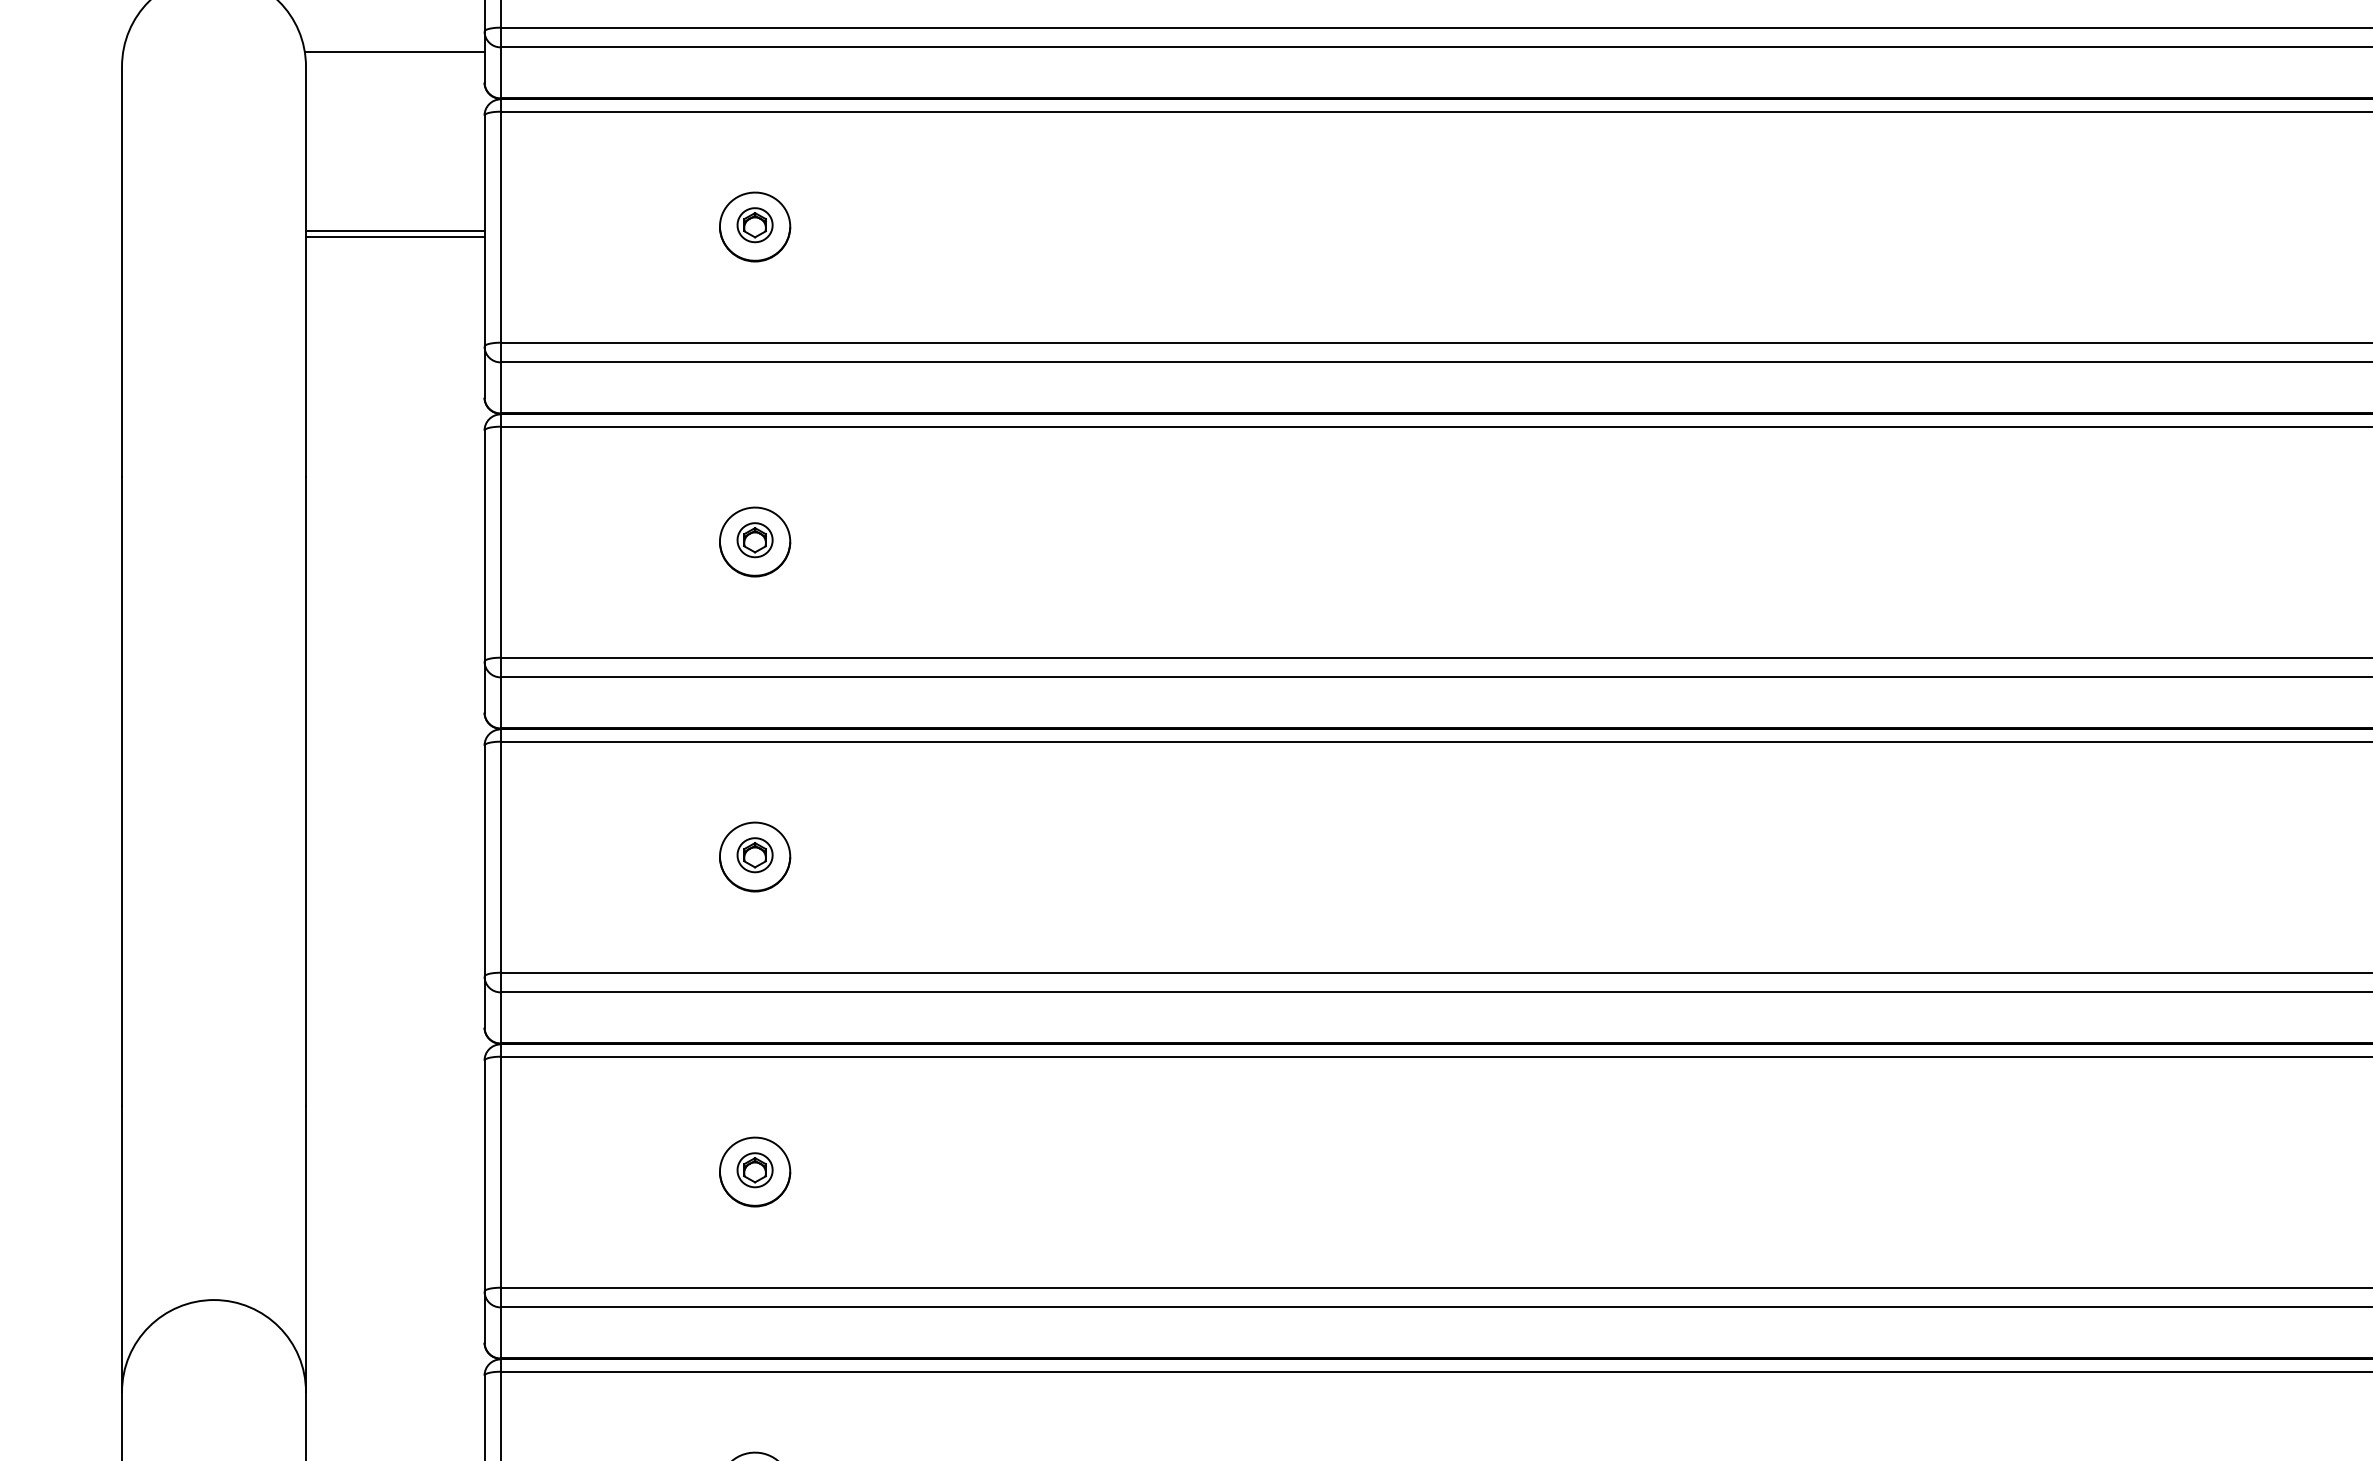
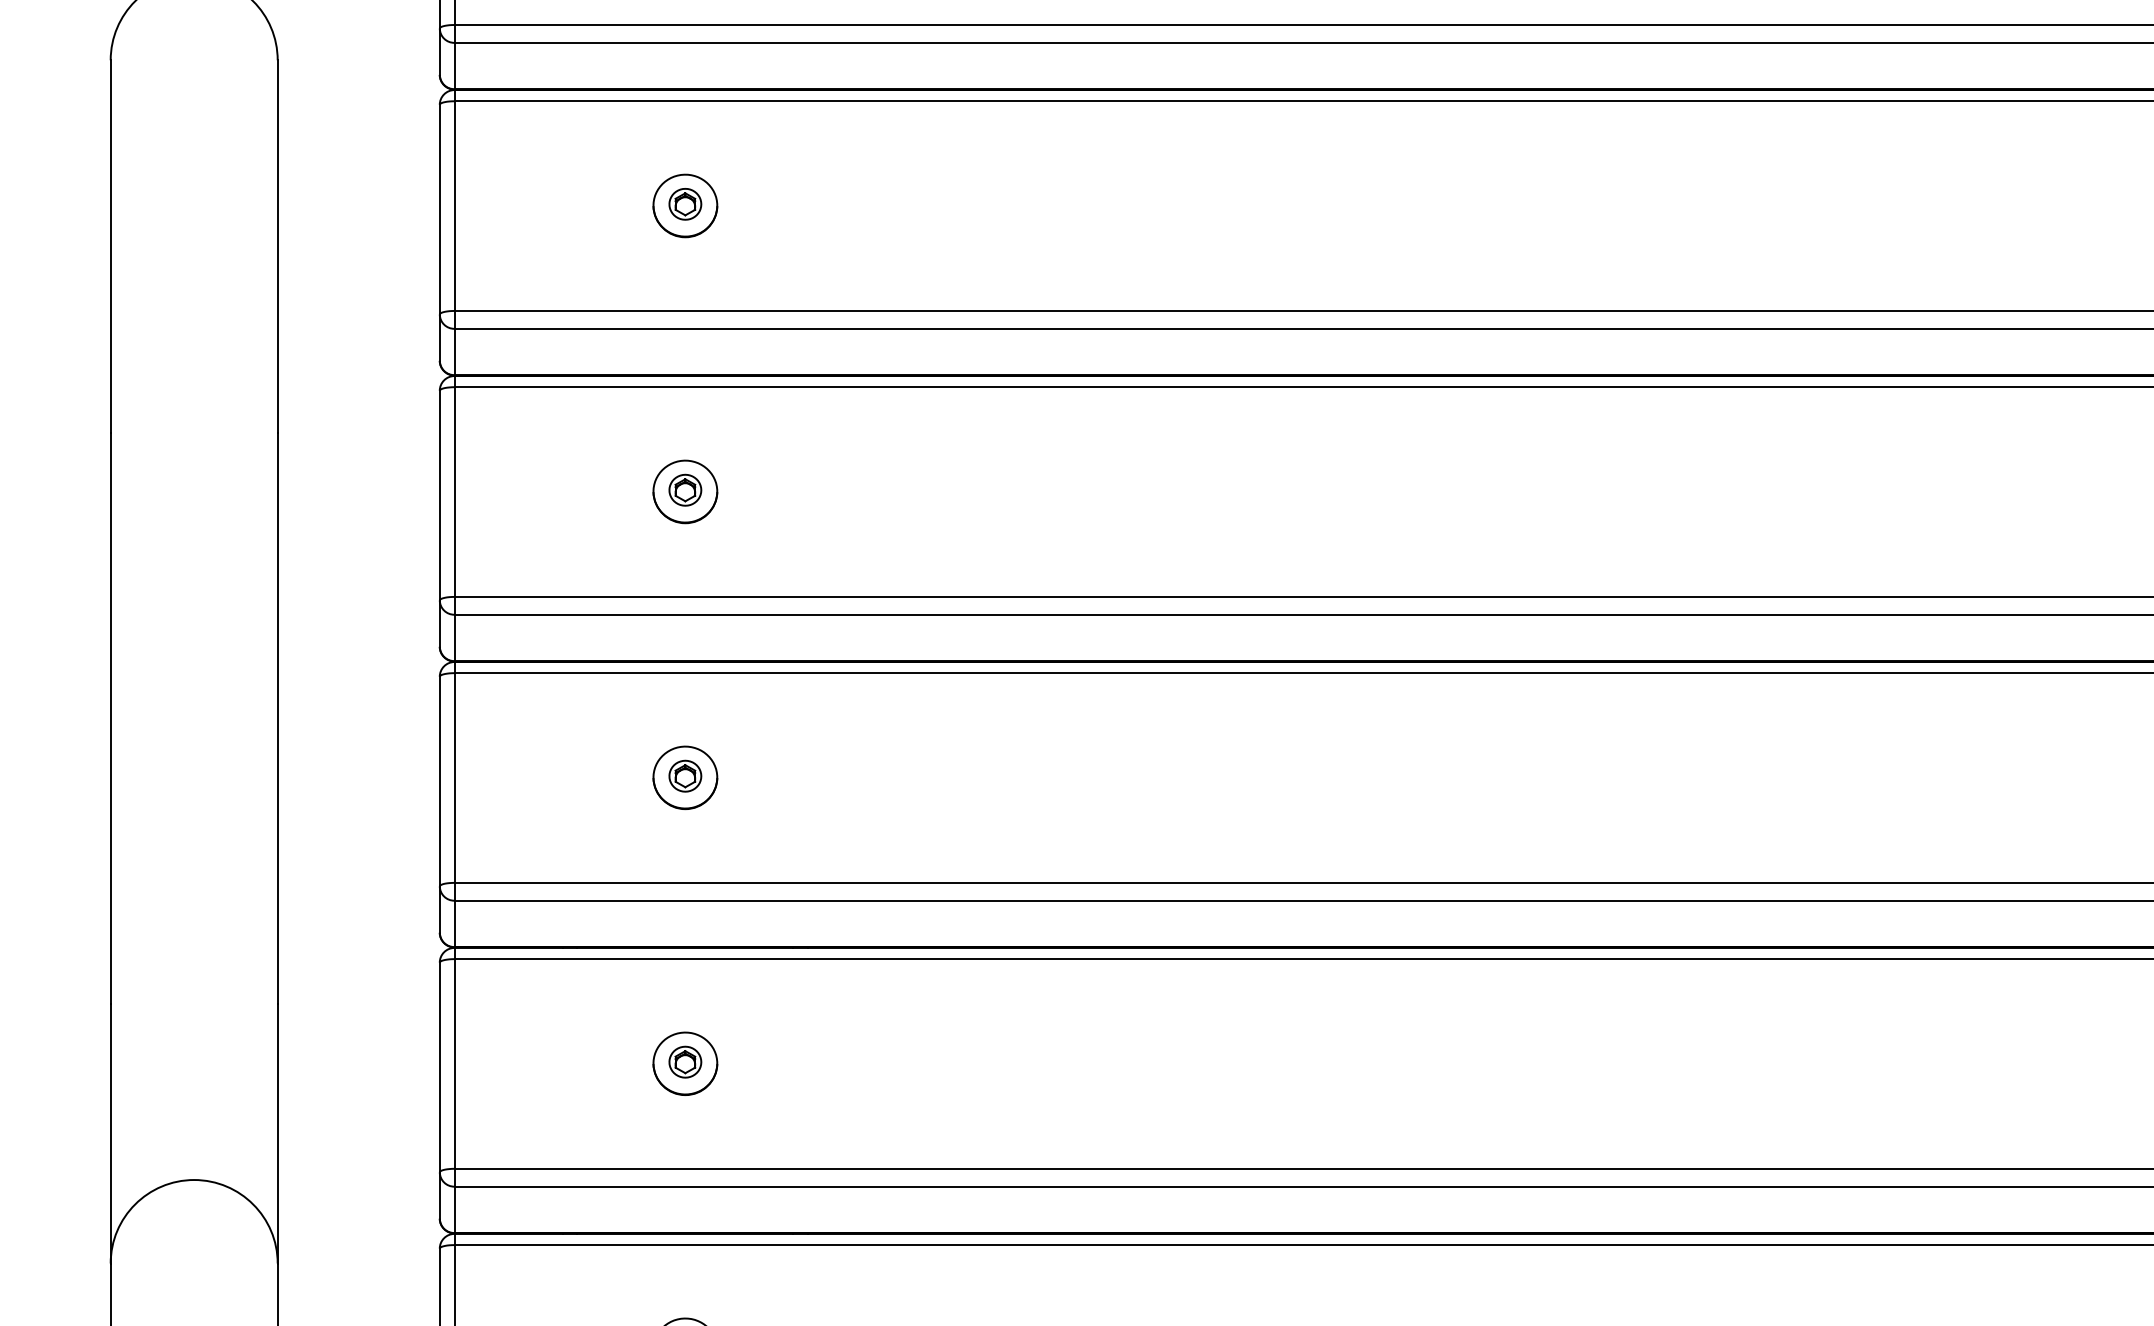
line: (393, 52) -> (357, 47), removed
line: (395, 230) -> (358, 209), removed
line: (395, 236) -> (358, 214), removed

